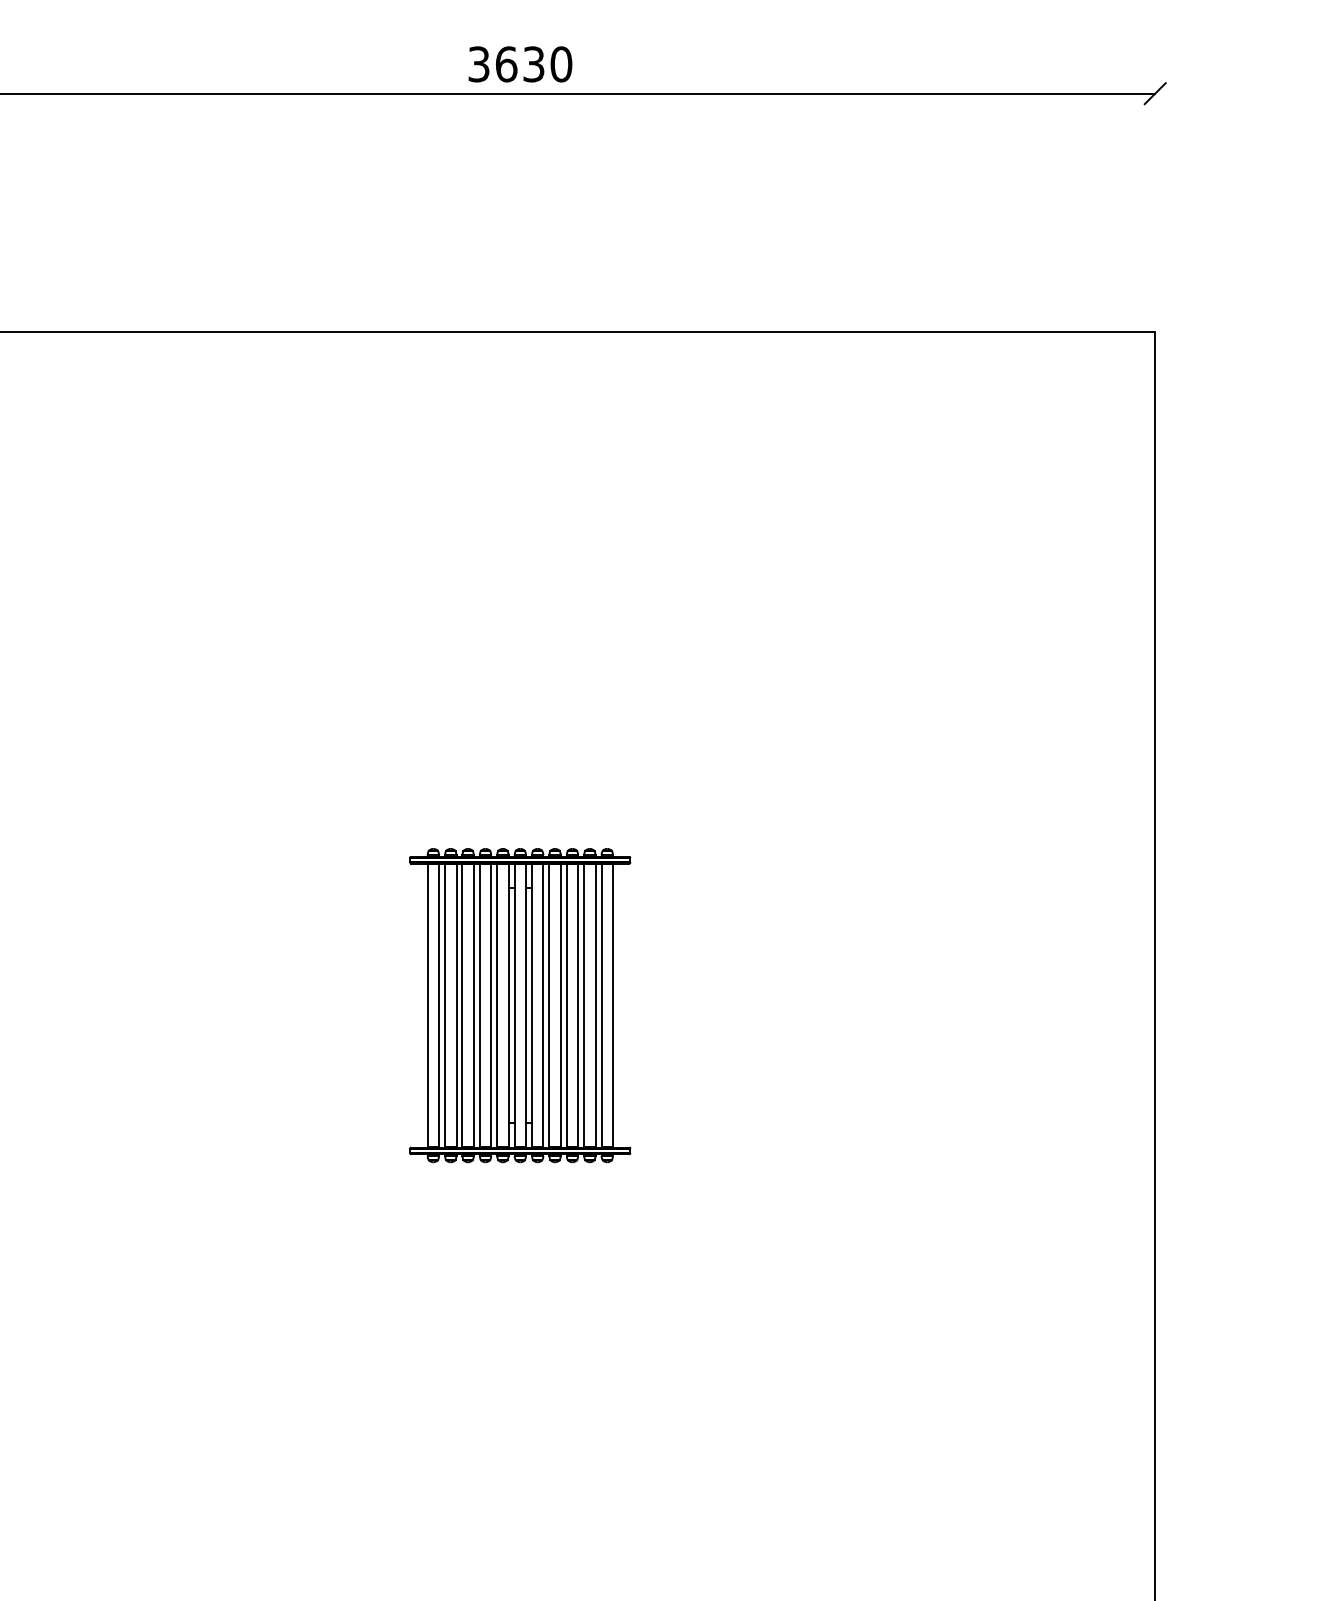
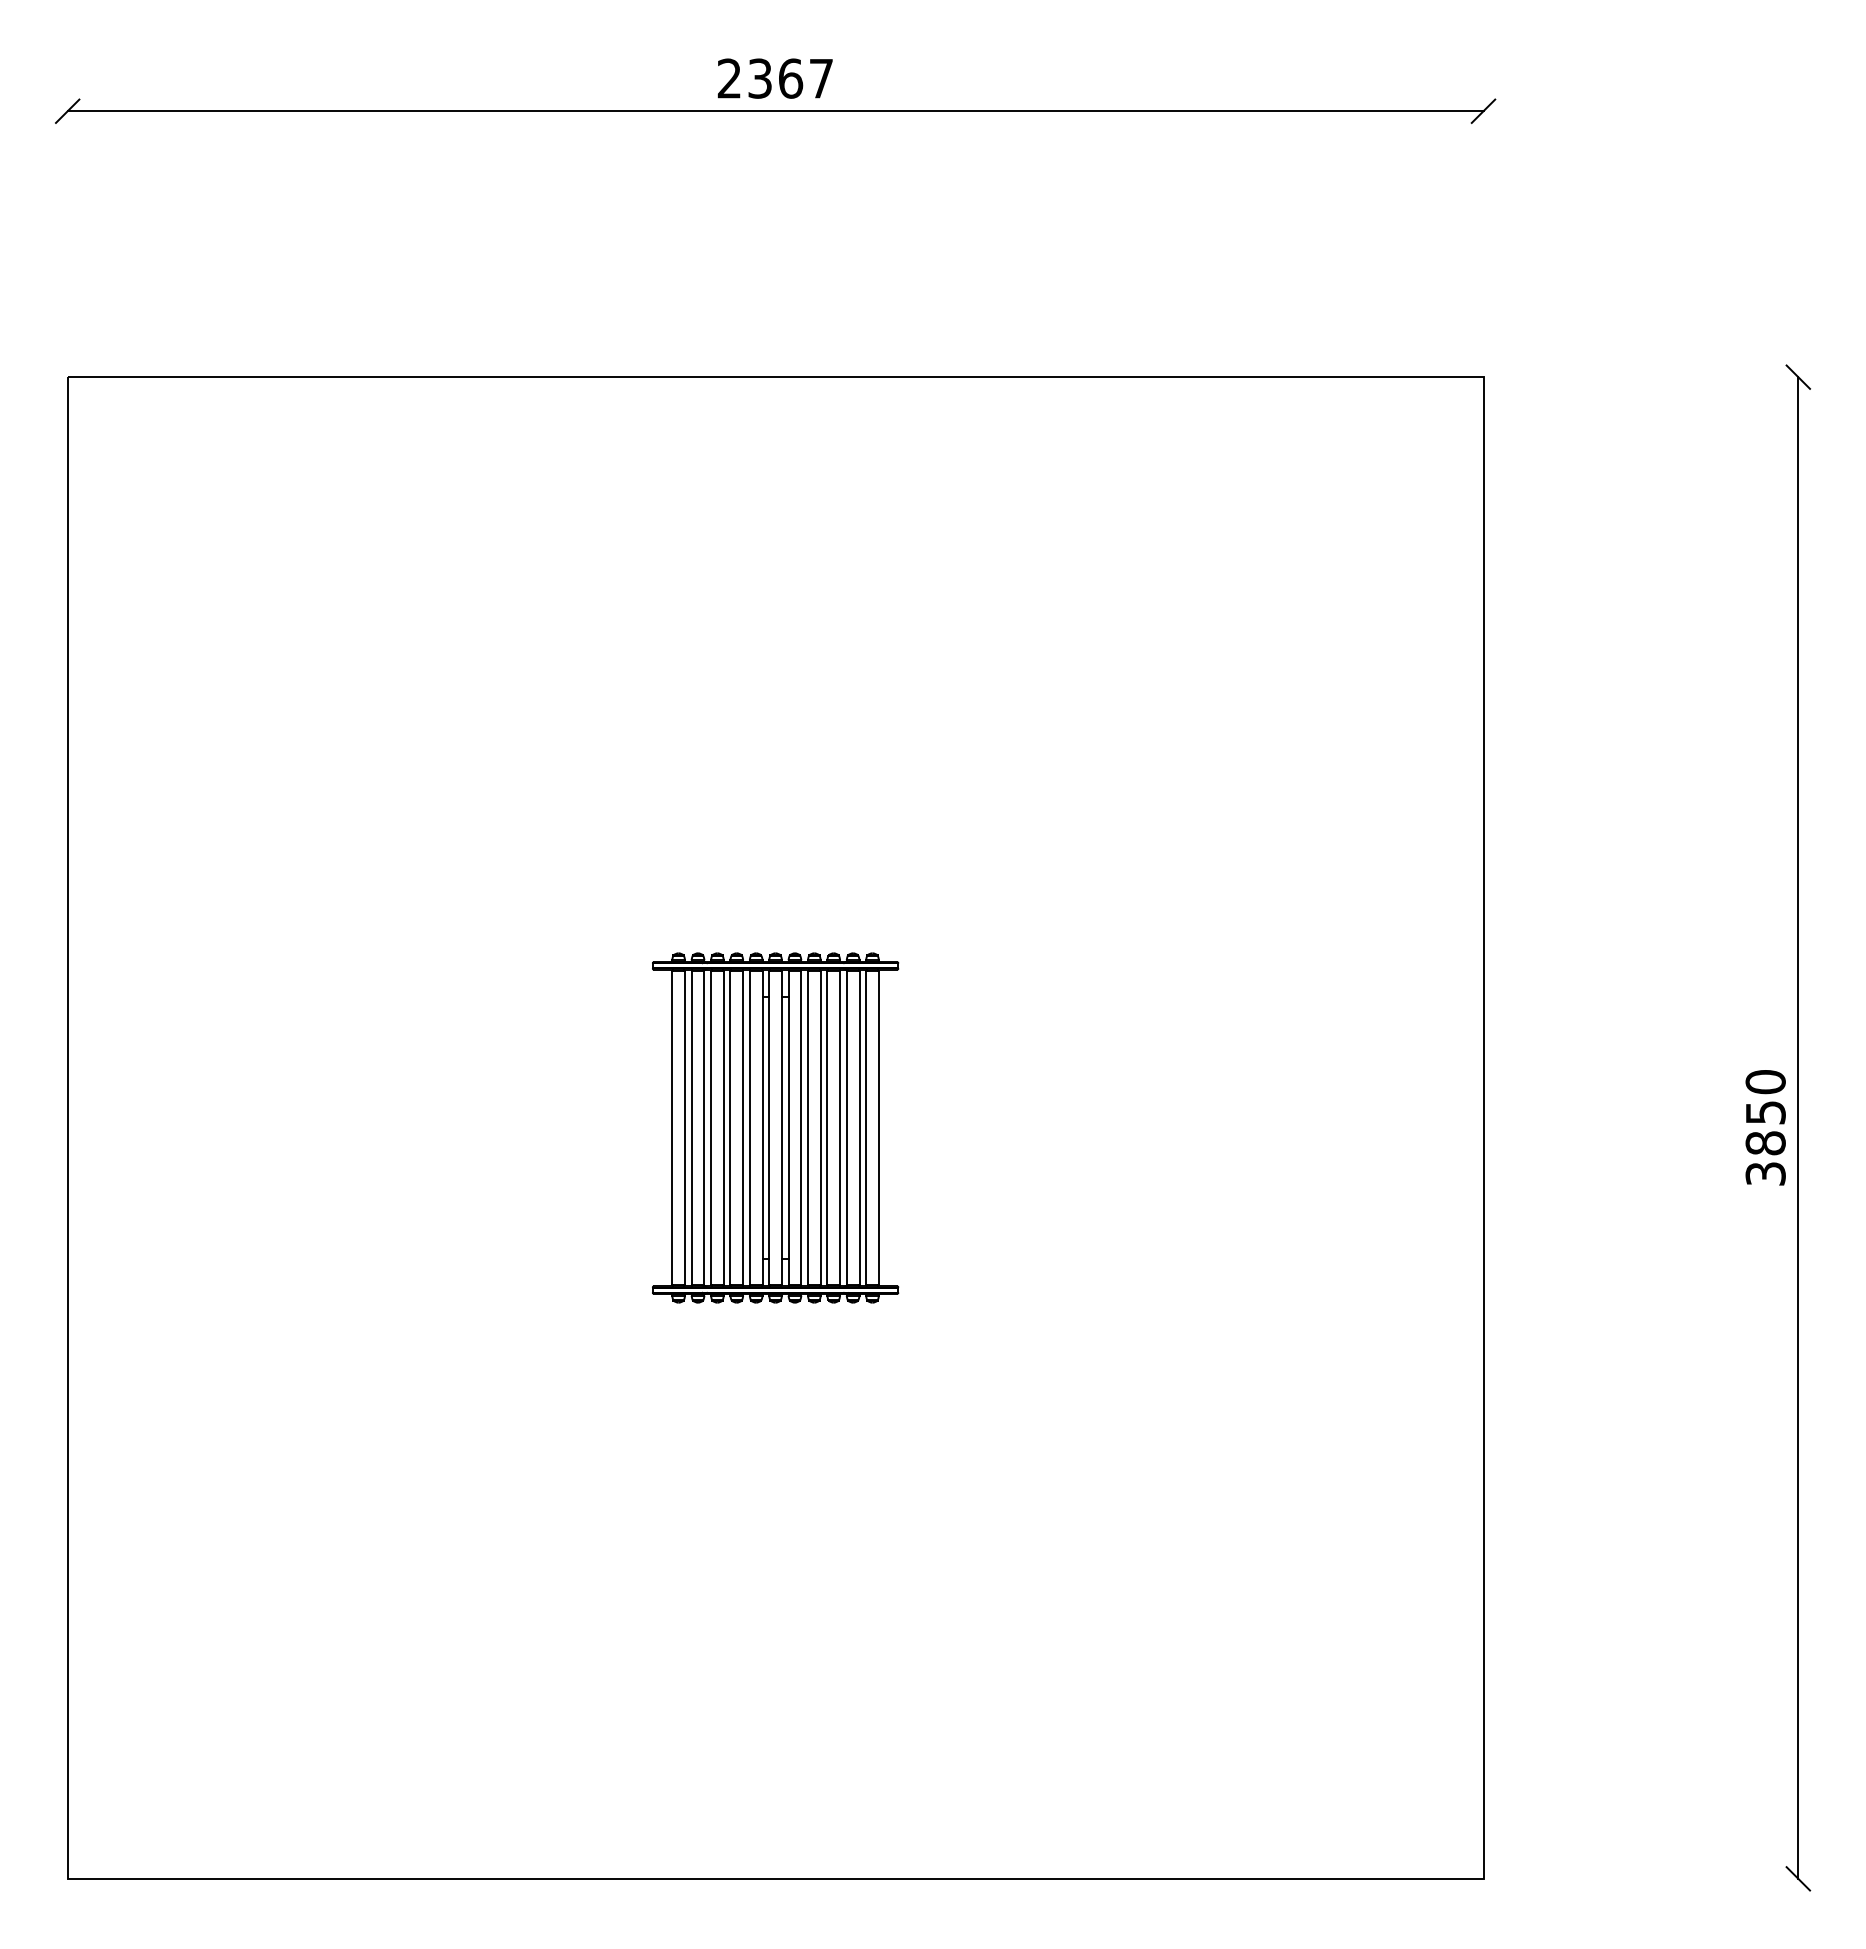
text: (520, 64) -> (775, 78), 3630 -> 2367

